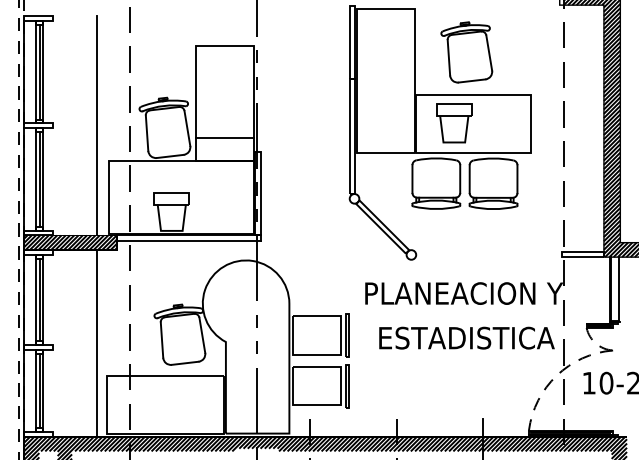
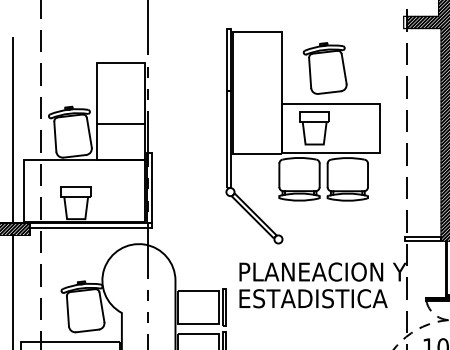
line: (224, 138) -> (120, 124), moved
text: (466, 337) -> (313, 298), moved

